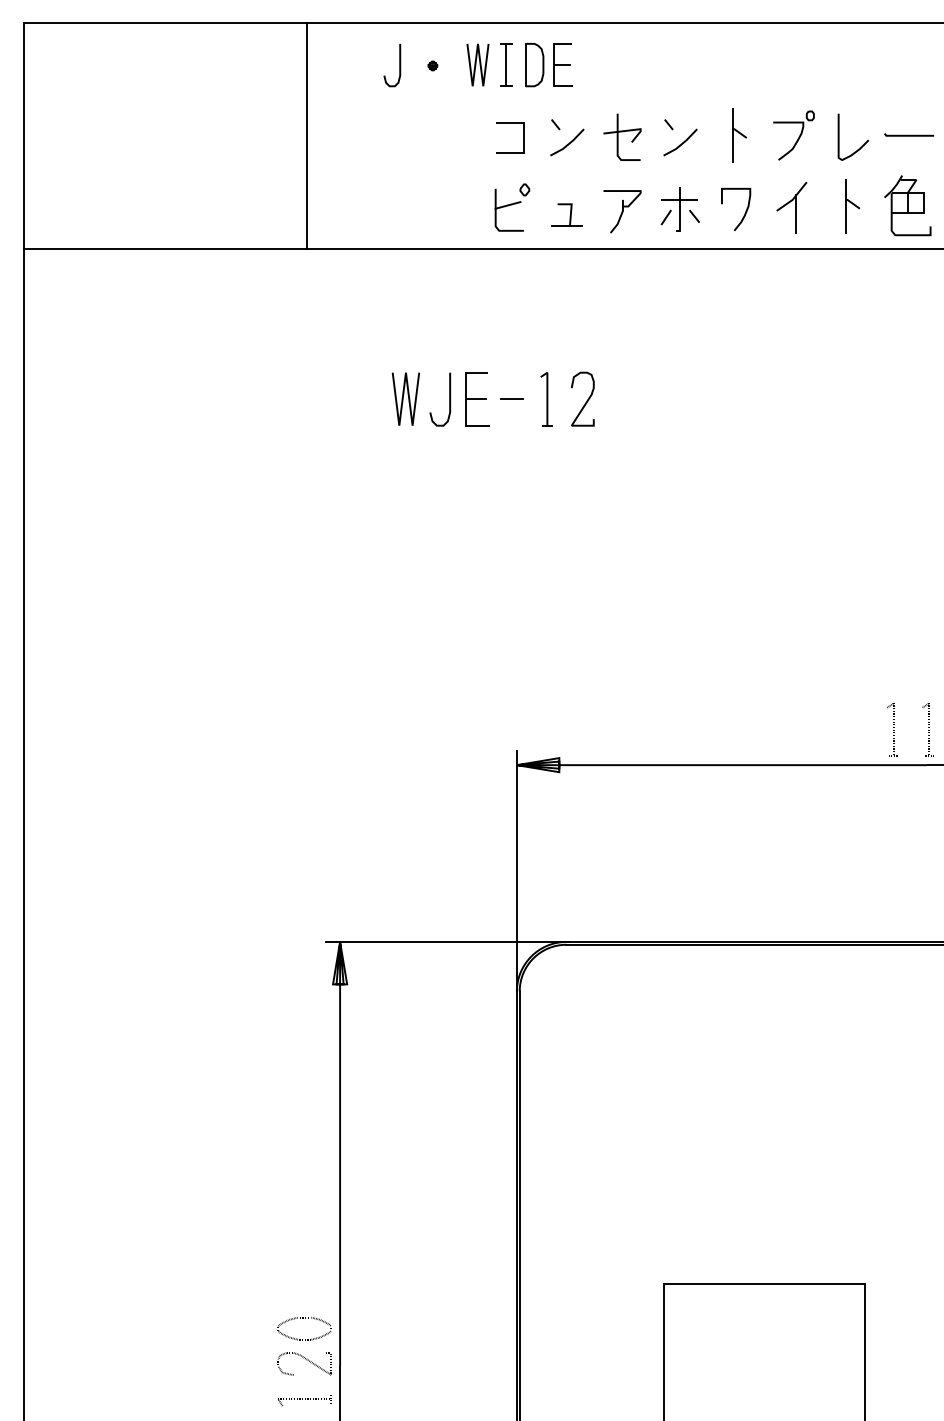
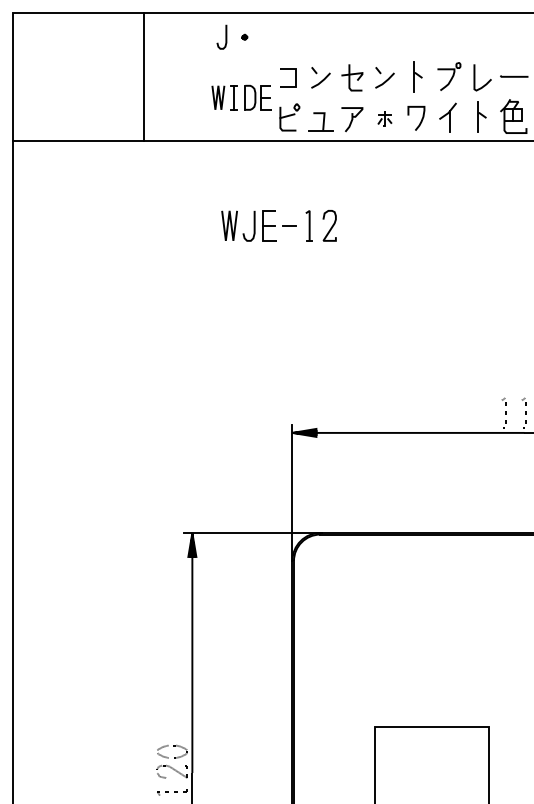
part: (518, 64) -> (241, 97), moved
line: (306, 135) -> (144, 76), moved
part: (679, 209) -> (384, 118), size x0.6
part: (566, 214) -> (320, 121), size x1.4

